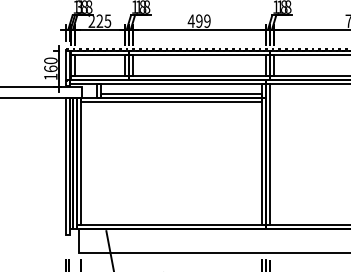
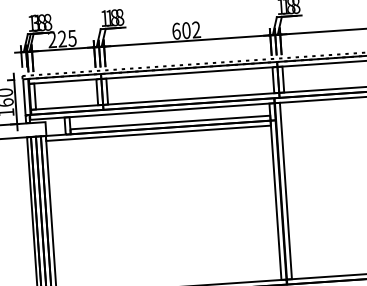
text: (198, 20) -> (185, 29), 499 -> 602

